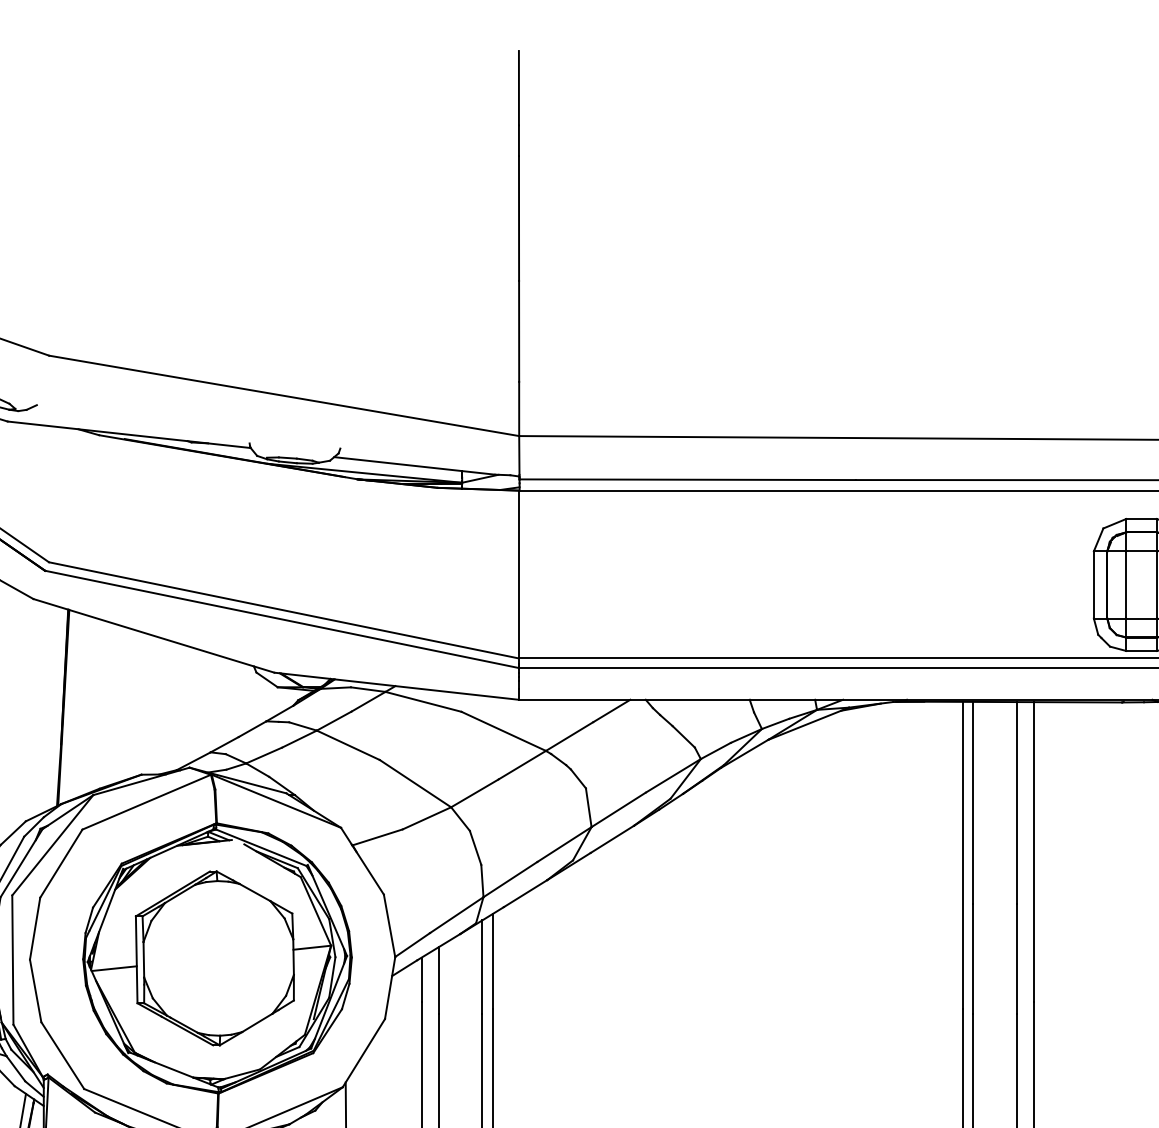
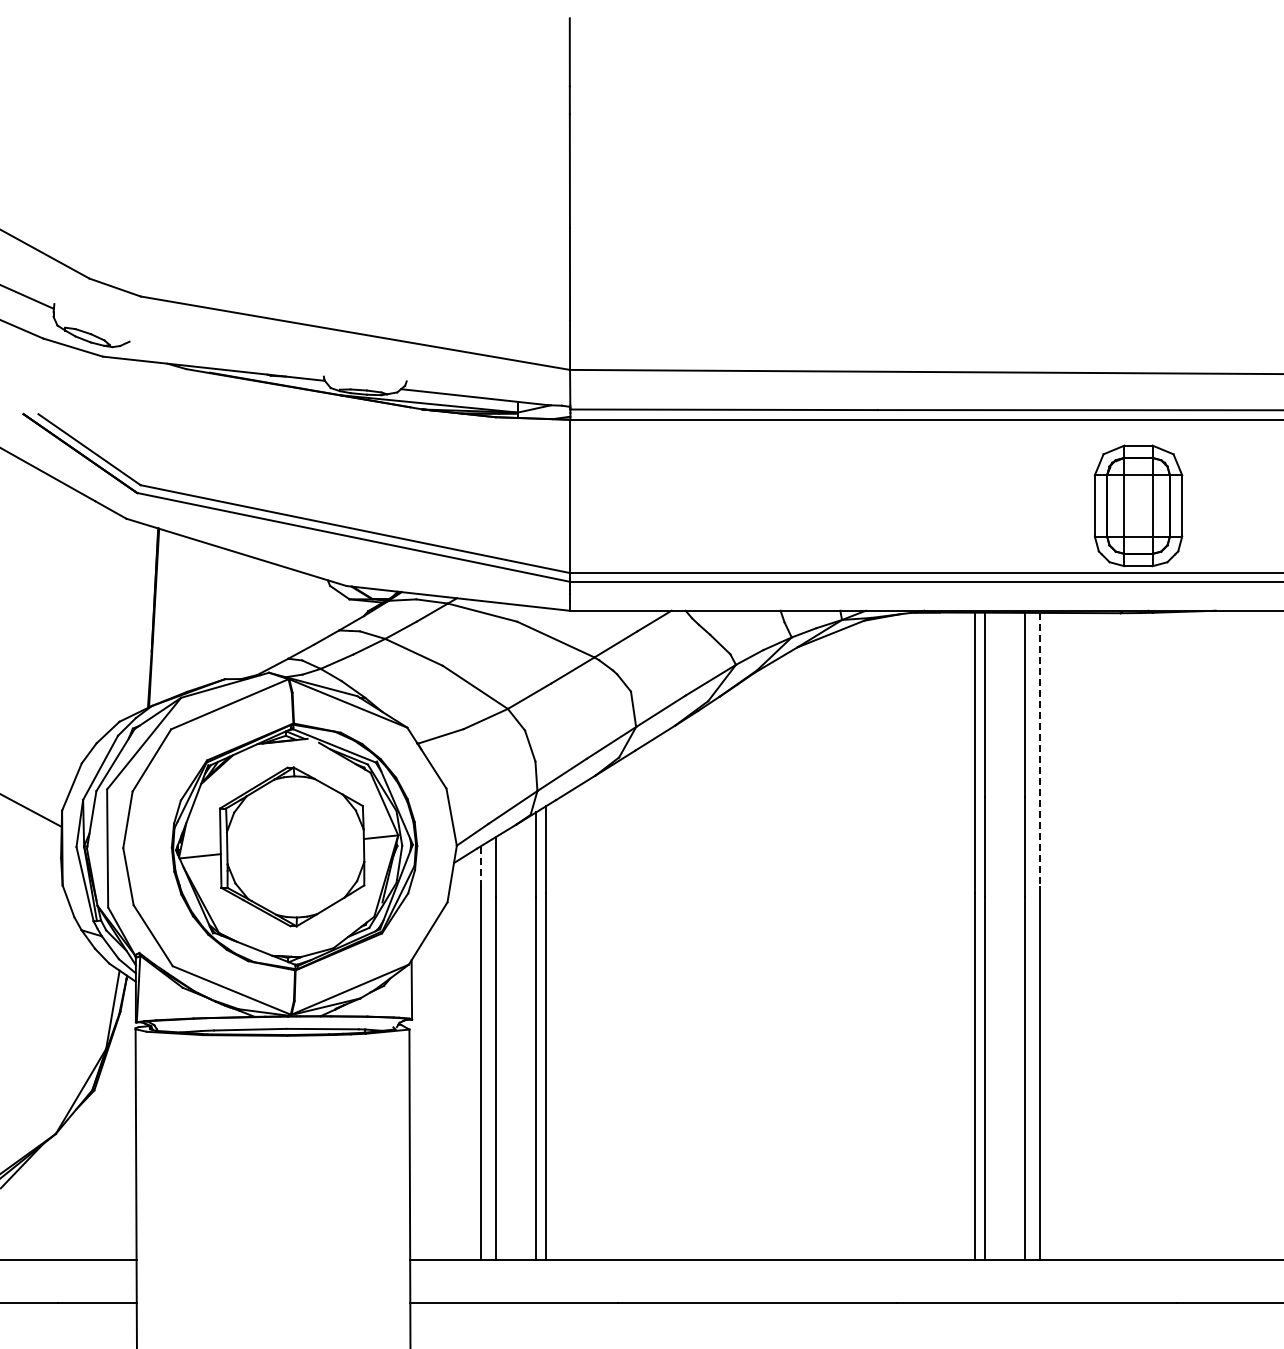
line: (1034, 852) -> (1040, 750), solid -> dashed
line: (421, 979) -> (480, 866), solid -> dashed

